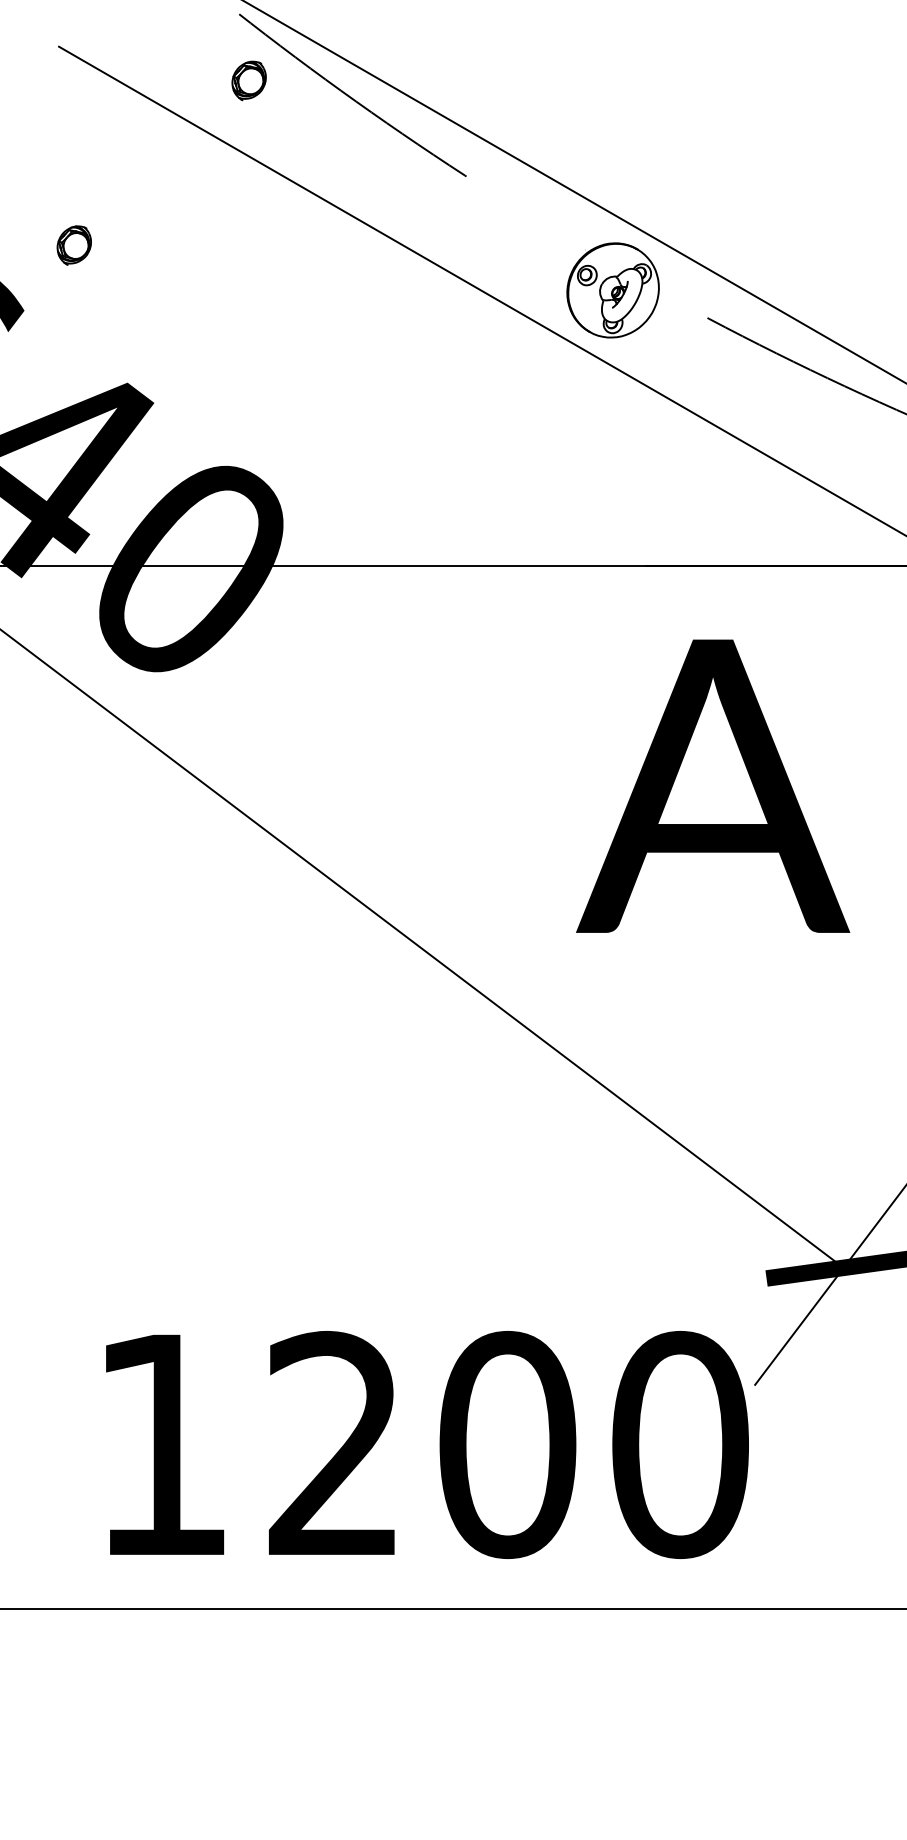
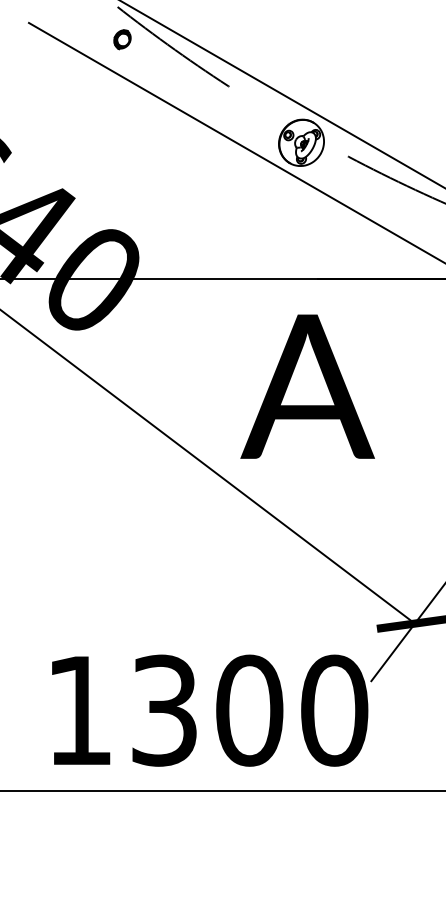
part: (74, 245) -> (36, 120), removed
text: (712, 785) -> (307, 386), moved
text: (334, 1444) -> (164, 710), 1200 -> 1300

